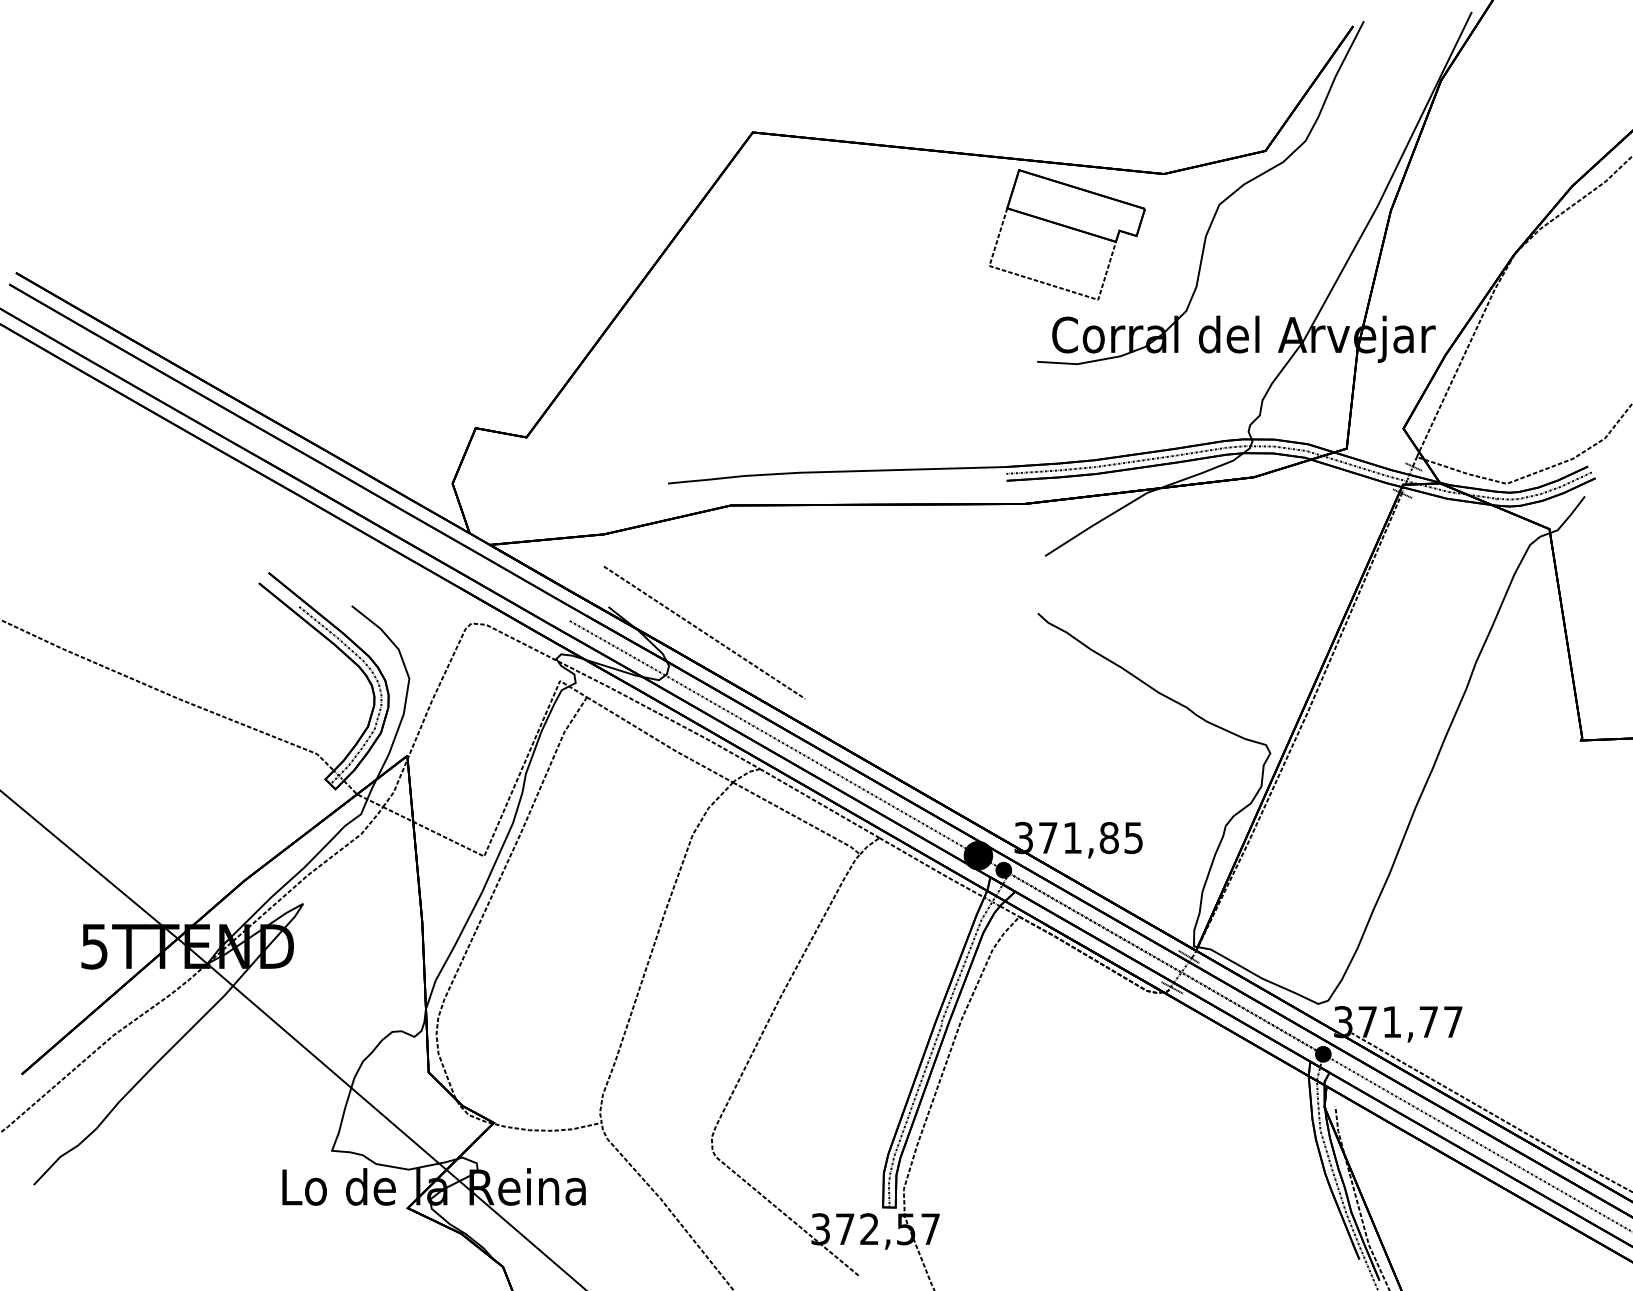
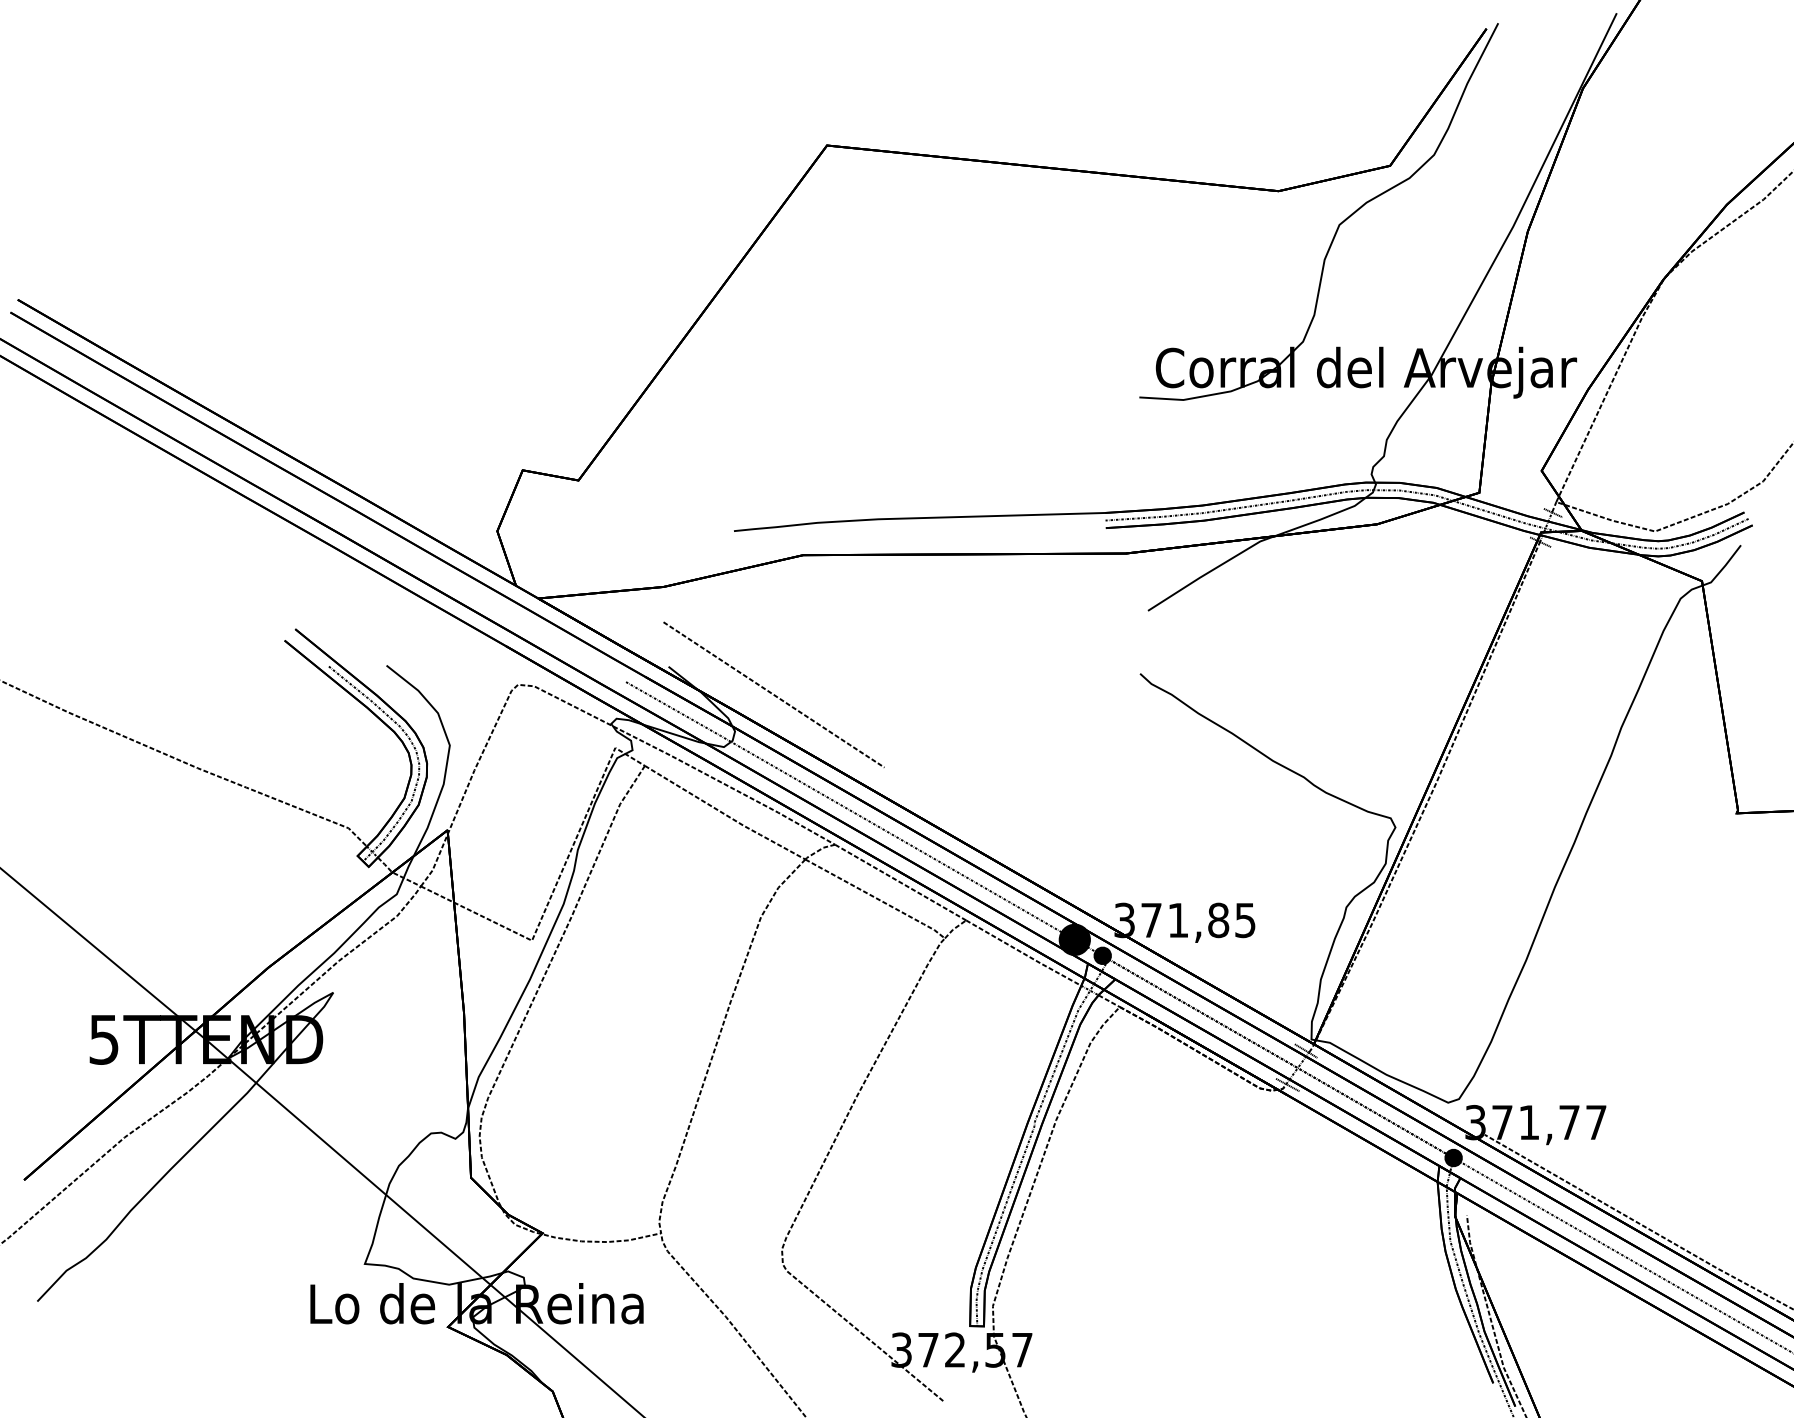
part: (1068, 228) -> (1173, 251), removed

